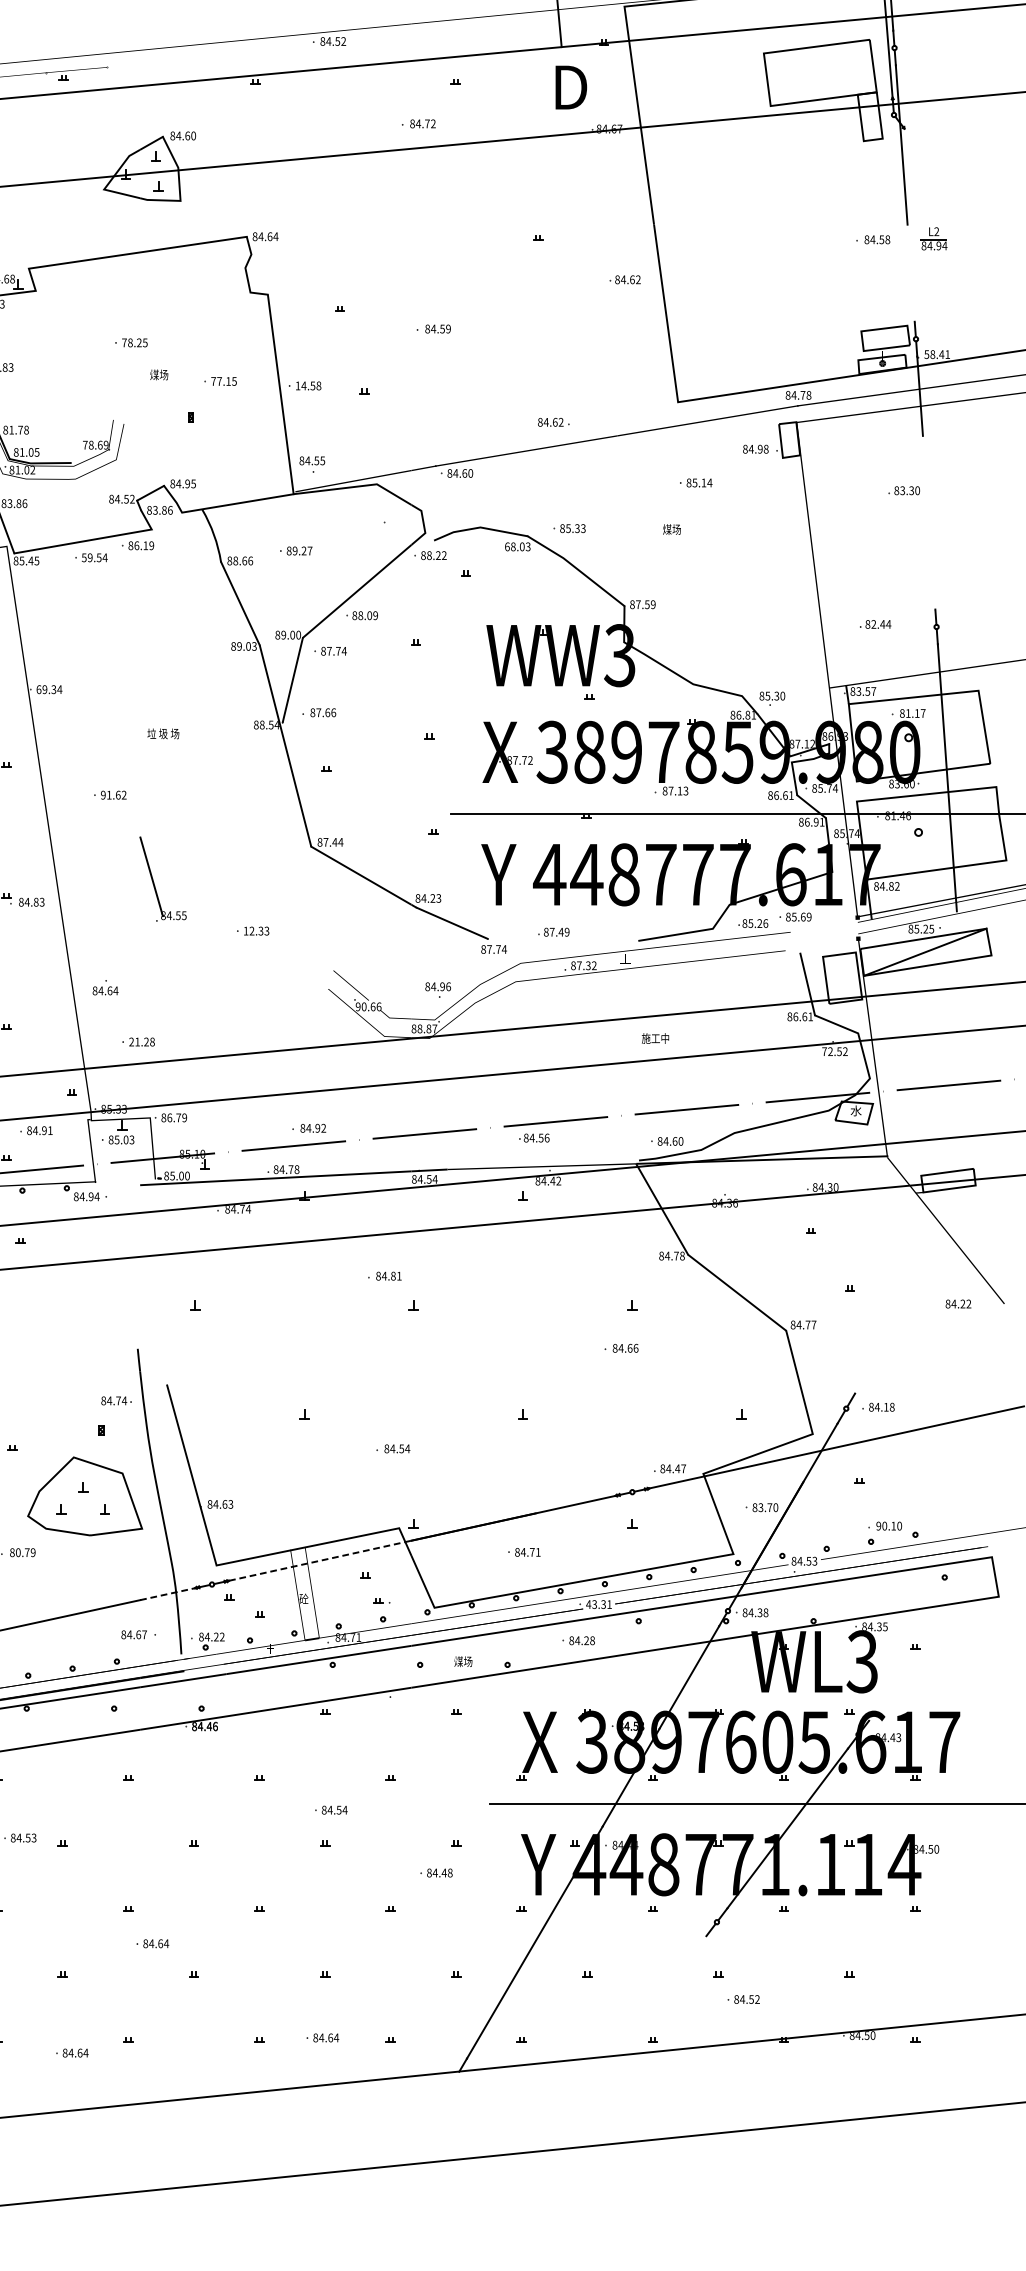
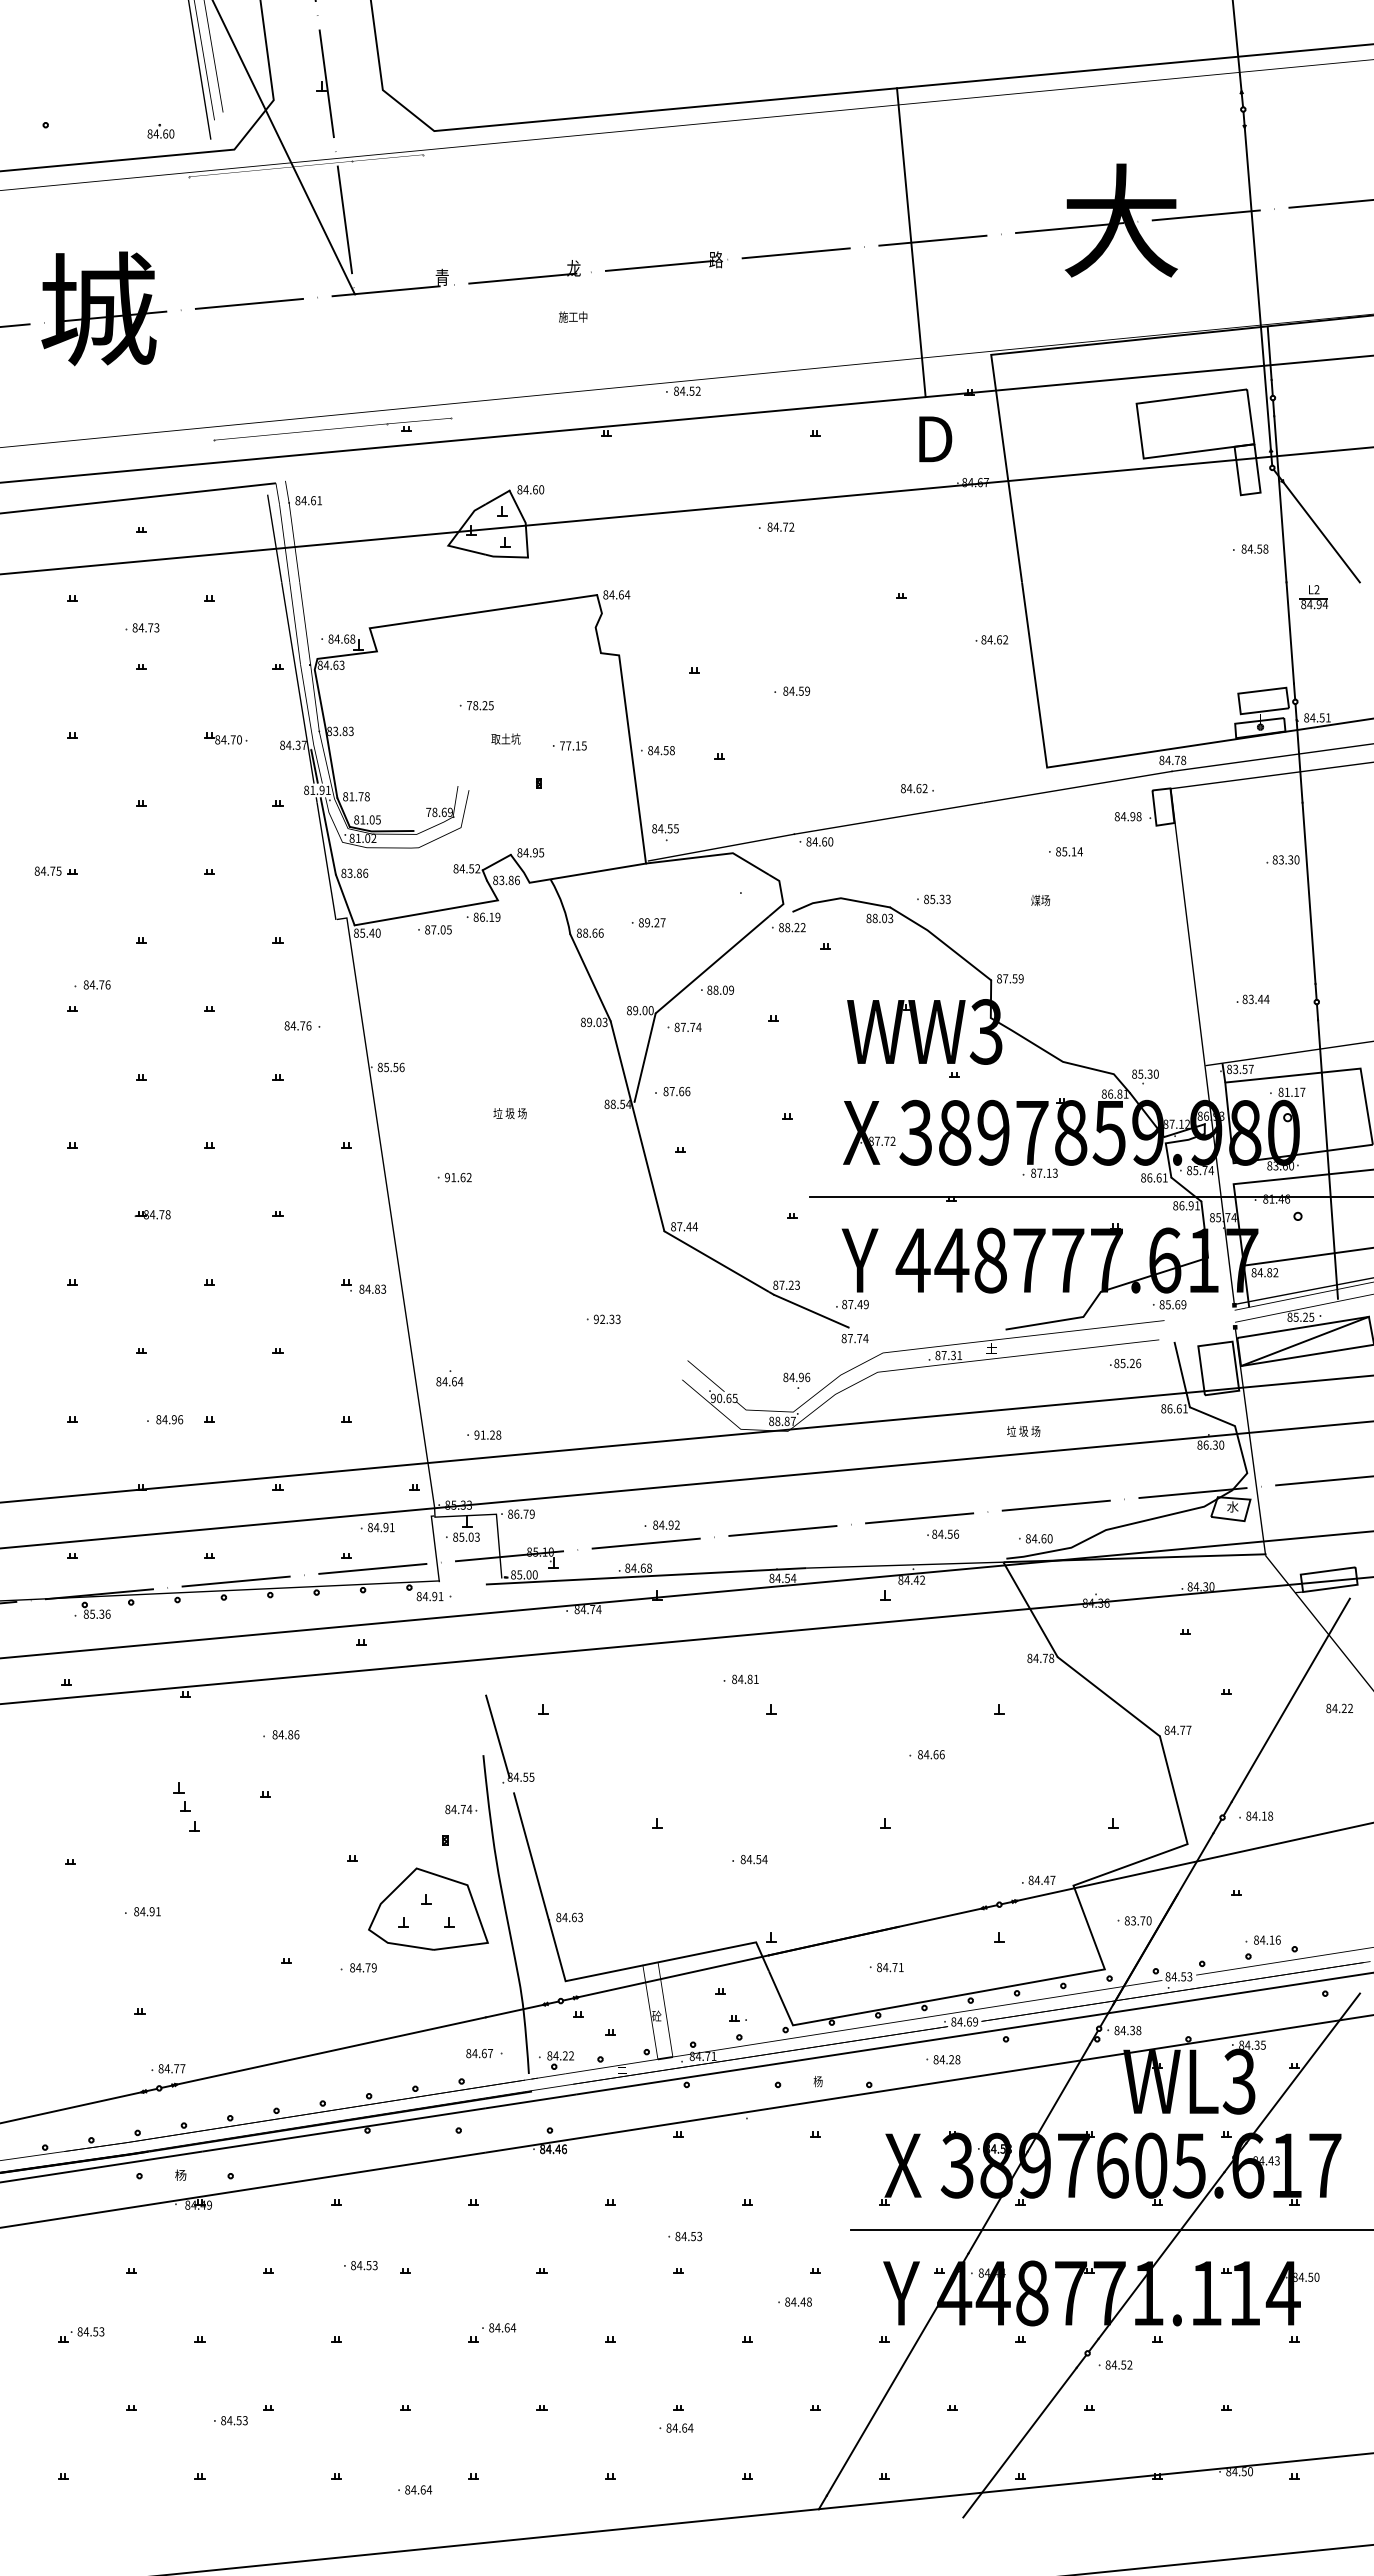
text: (418, 123) -> (776, 526), moved
line: (941, 176) -> (1321, 532), added
text: (873, 239) -> (1250, 548), moved
line: (910, 272) -> (1289, 632), added
text: (934, 354) -> (1314, 717), 58.41 -> 84.51
text: (158, 374) -> (505, 738), 煤场 -> 取土坑
text: (297, 385) -> (650, 750), 14.58 -> 84.58
line: (928, 521) -> (1308, 892), added
text: (506, 546) -> (868, 918), 68.03 -> 88.03
text: (94, 557) -> (438, 929), 59.54 -> 87.05
text: (36, 560) -> (377, 932), 85.45 -> 85.40
text: (873, 625) -> (1250, 1000), 82.44 -> 83.44
text: (48, 689) -> (390, 1067), 69.34 -> 85.56
part: (154, 881) -> (500, 1741), moved
text: (423, 897) -> (781, 1284), 84.23 -> 87.23
text: (753, 923) -> (1125, 1363), moved
text: (245, 930) -> (595, 1318), 12.33 -> 92.33
text: (553, 932) -> (852, 1304), moved
text: (594, 964) -> (959, 1354), 87.32 -> 87.31
text: (378, 1006) -> (734, 1397), 90.66 -> 90.65
text: (655, 1038) -> (1023, 1431), 施工中 -> 垃 圾 场
text: (131, 1042) -> (476, 1435), 21.28 -> 91.28
text: (834, 1051) -> (1210, 1444), 72.52 -> 86.30
text: (533, 1137) -> (942, 1533), moved
text: (290, 1168) -> (642, 1567), 84.78 -> 84.68
text: (96, 1196) -> (440, 1596), 84.94 -> 84.91
line: (911, 1295) -> (1290, 1699), added
text: (620, 1348) -> (926, 1754), moved
text: (889, 1525) -> (1267, 1939), 90.10 -> 84.16
text: (18, 1552) -> (358, 1967), 80.79 -> 84.79
line: (320, 1560) -> (674, 1976), dashed -> solid
line: (167, 1594) -> (514, 2011), dashed -> solid
text: (598, 1604) -> (964, 2021), 43.31 -> 84.69
line: (923, 1649) -> (1303, 2068), added
text: (462, 1661) -> (822, 2081), 煤场 -> 杨
text: (344, 1810) -> (699, 2236), 84.54 -> 84.53
text: (153, 1943) -> (499, 2327), moved
text: (743, 1999) -> (1115, 2364), moved
line: (651, 2007) -> (1019, 2442), added
text: (322, 2037) -> (676, 2427), moved

